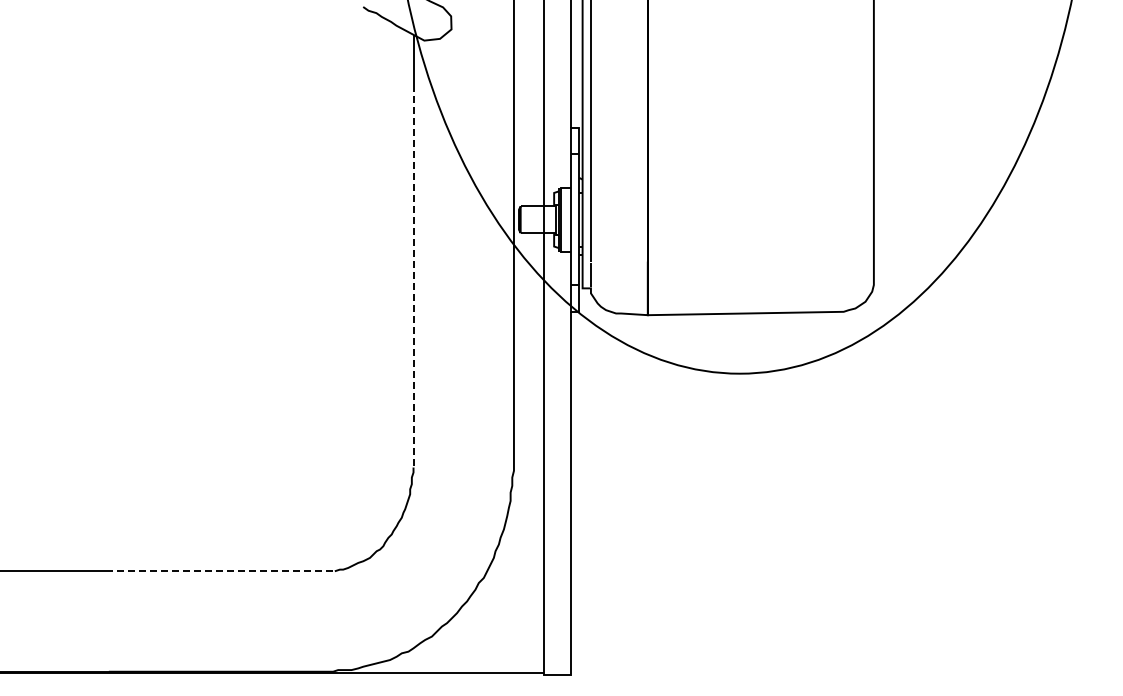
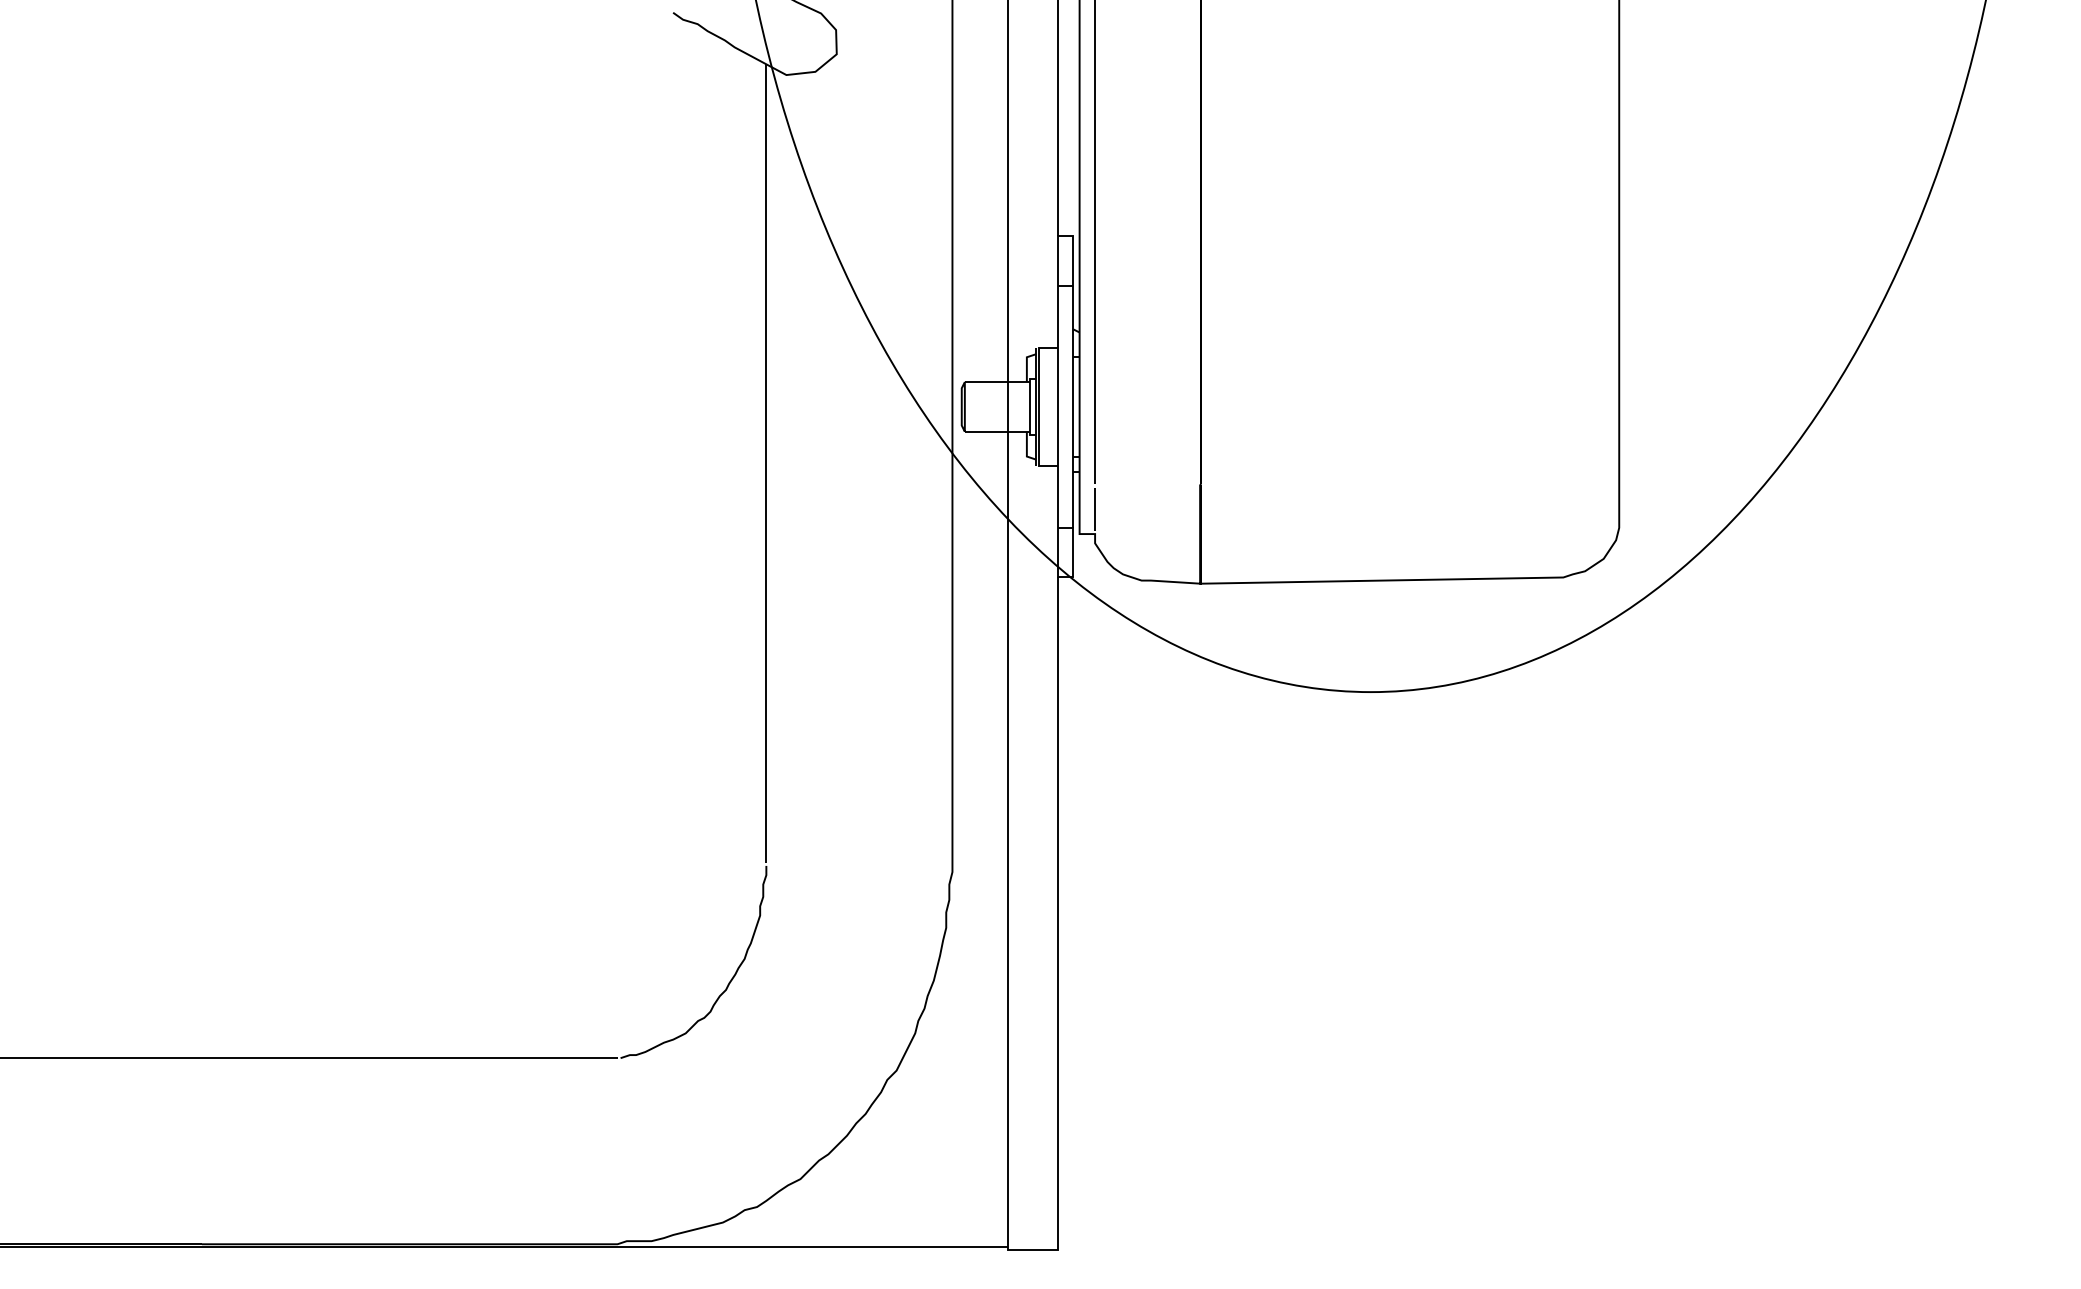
line: (413, 276) -> (766, 512), dashed -> solid
line: (221, 571) -> (410, 1058), dashed -> solid

